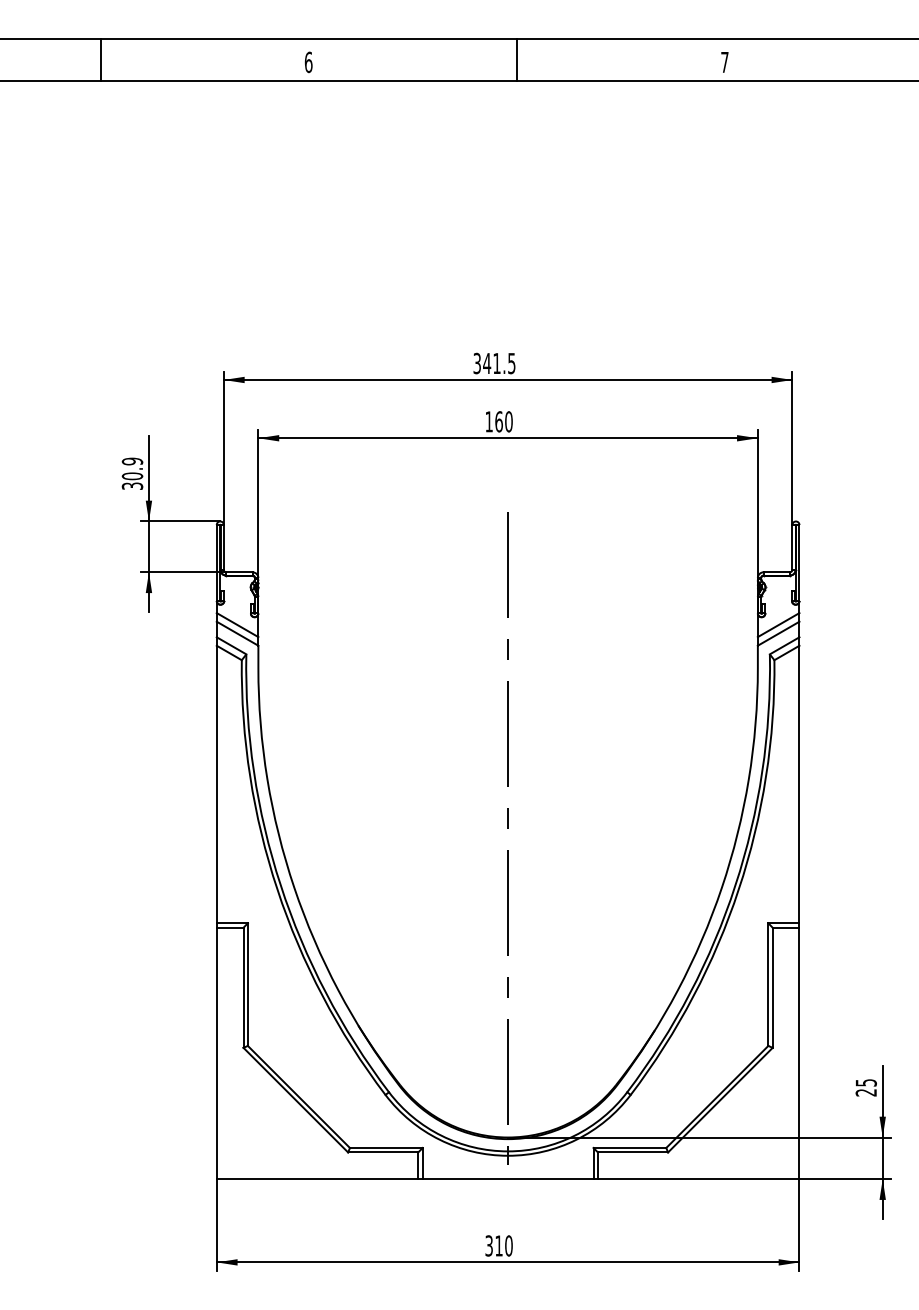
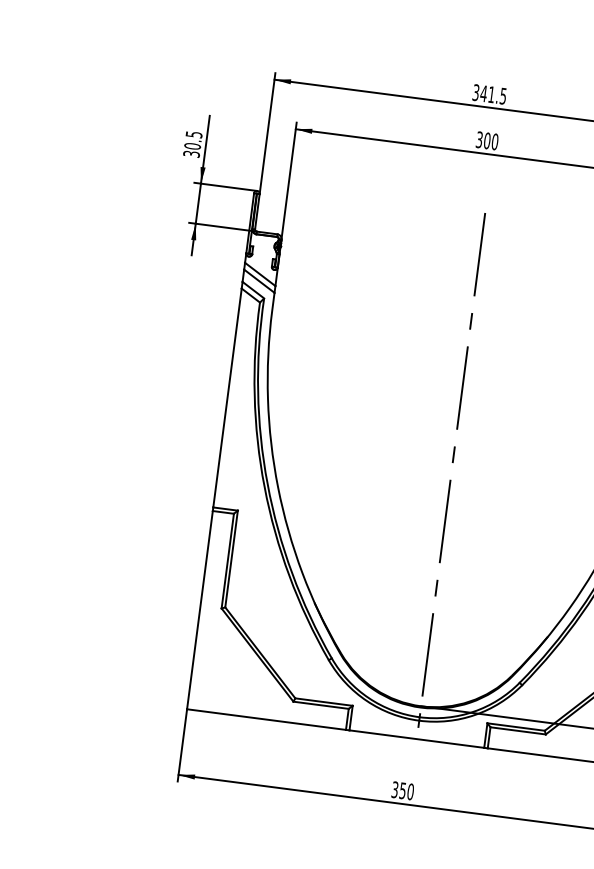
text: (493, 421) -> (482, 140), 160 -> 300
text: (131, 461) -> (193, 134), 30.9 -> 30.5
text: (498, 1245) -> (402, 790), 310 -> 350

